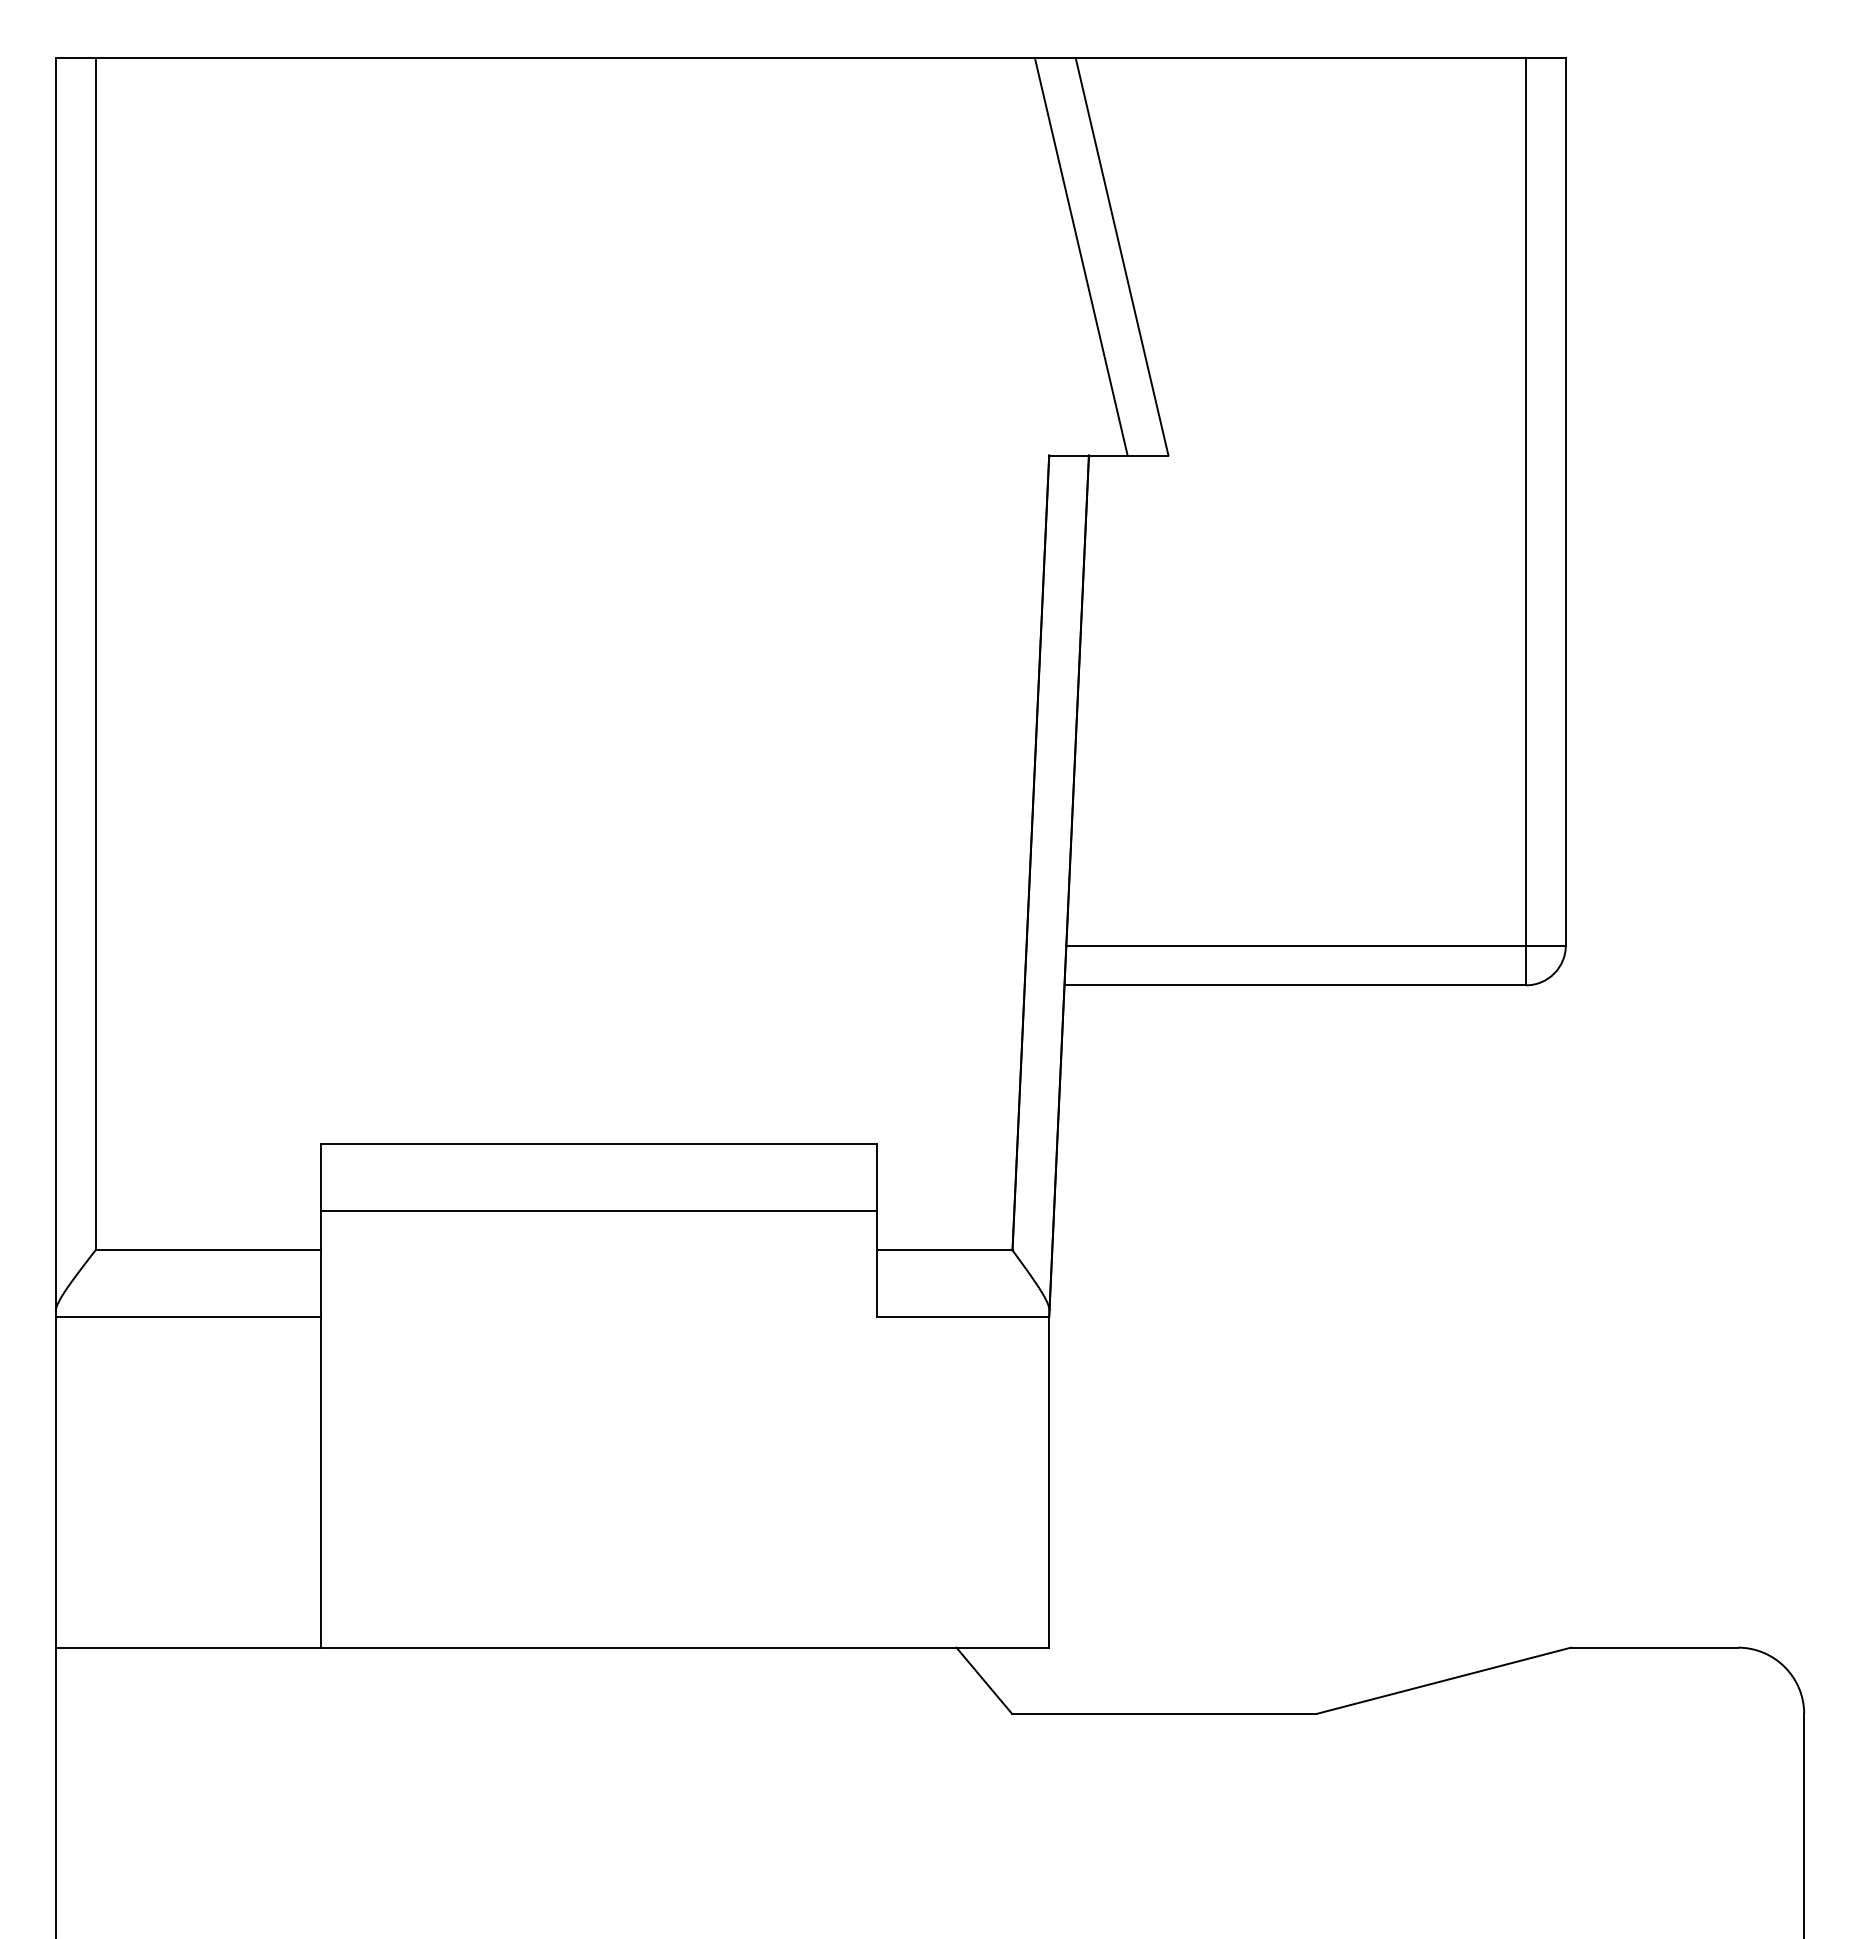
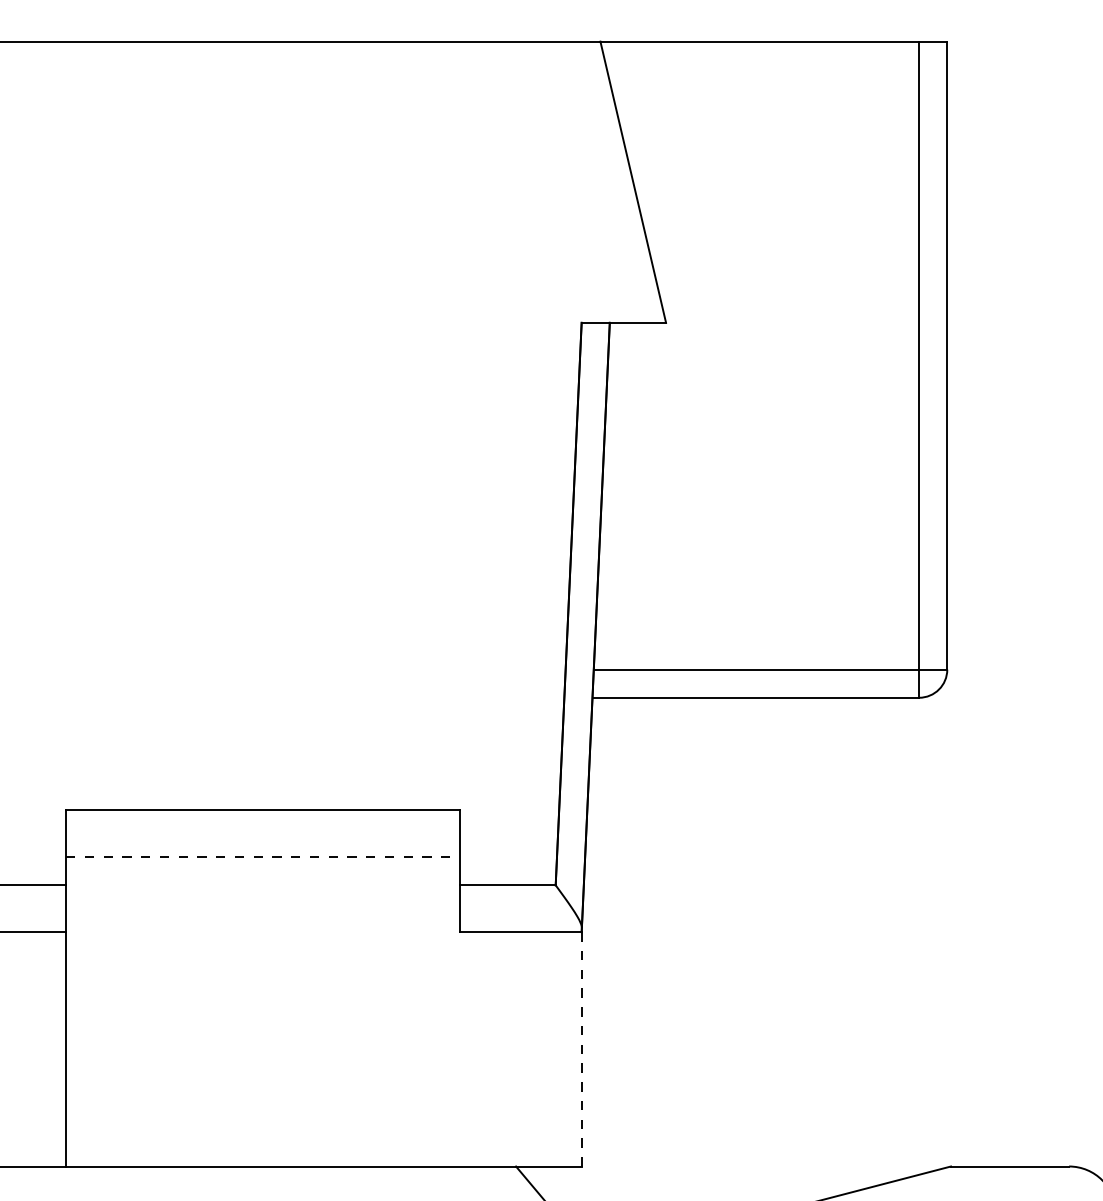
line: (1080, 256) -> (603, 181), removed
line: (599, 1210) -> (263, 857), solid -> dashed
line: (1049, 1482) -> (581, 1049), solid -> dashed

